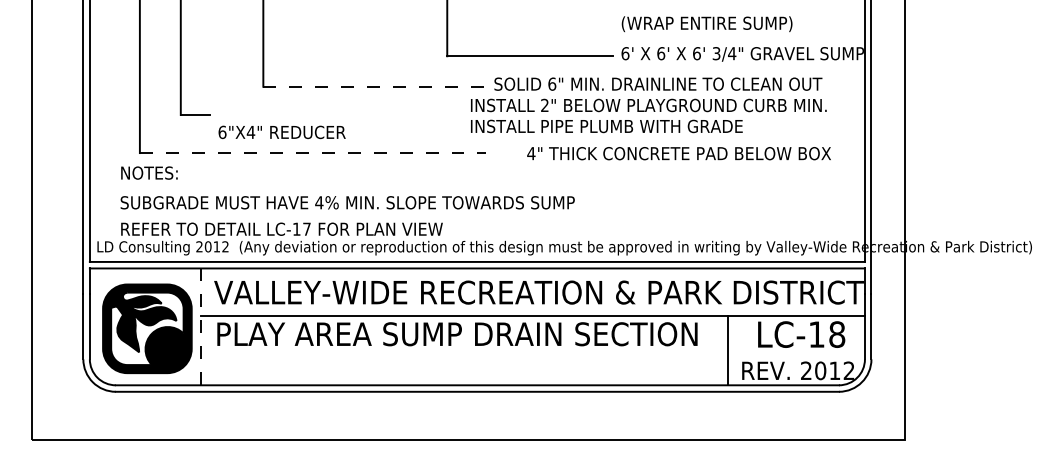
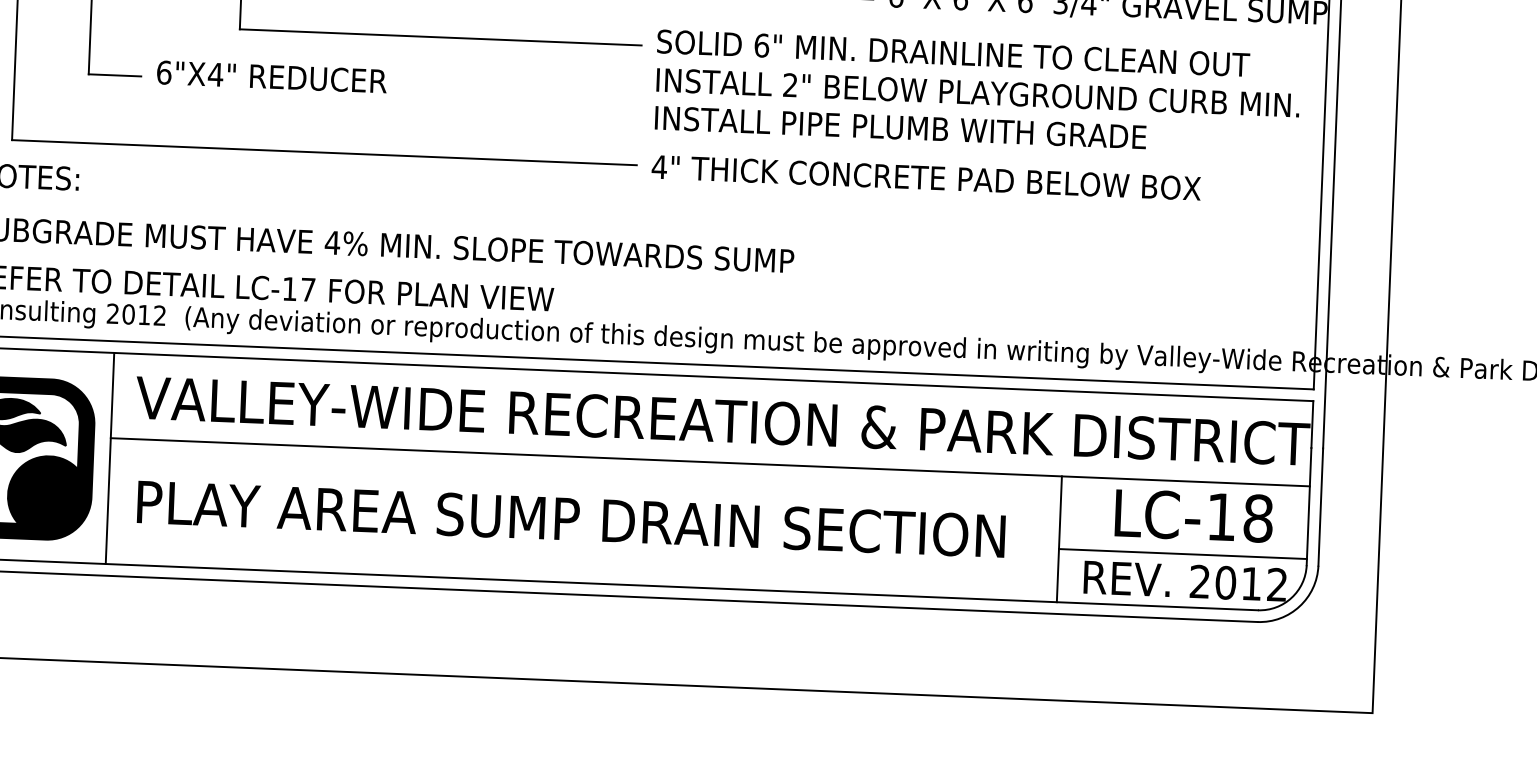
line: (375, 86) -> (442, 36), dashed -> solid
text: (648, 115) -> (976, 110), moved
text: (281, 132) -> (270, 77), moved
line: (312, 153) -> (323, 153), dashed -> solid
text: (678, 153) -> (925, 177), moved
line: (201, 326) -> (110, 457), dashed -> solid
text: (457, 334) -> (571, 519), moved
line: (795, 355) -> (1181, 553), added

